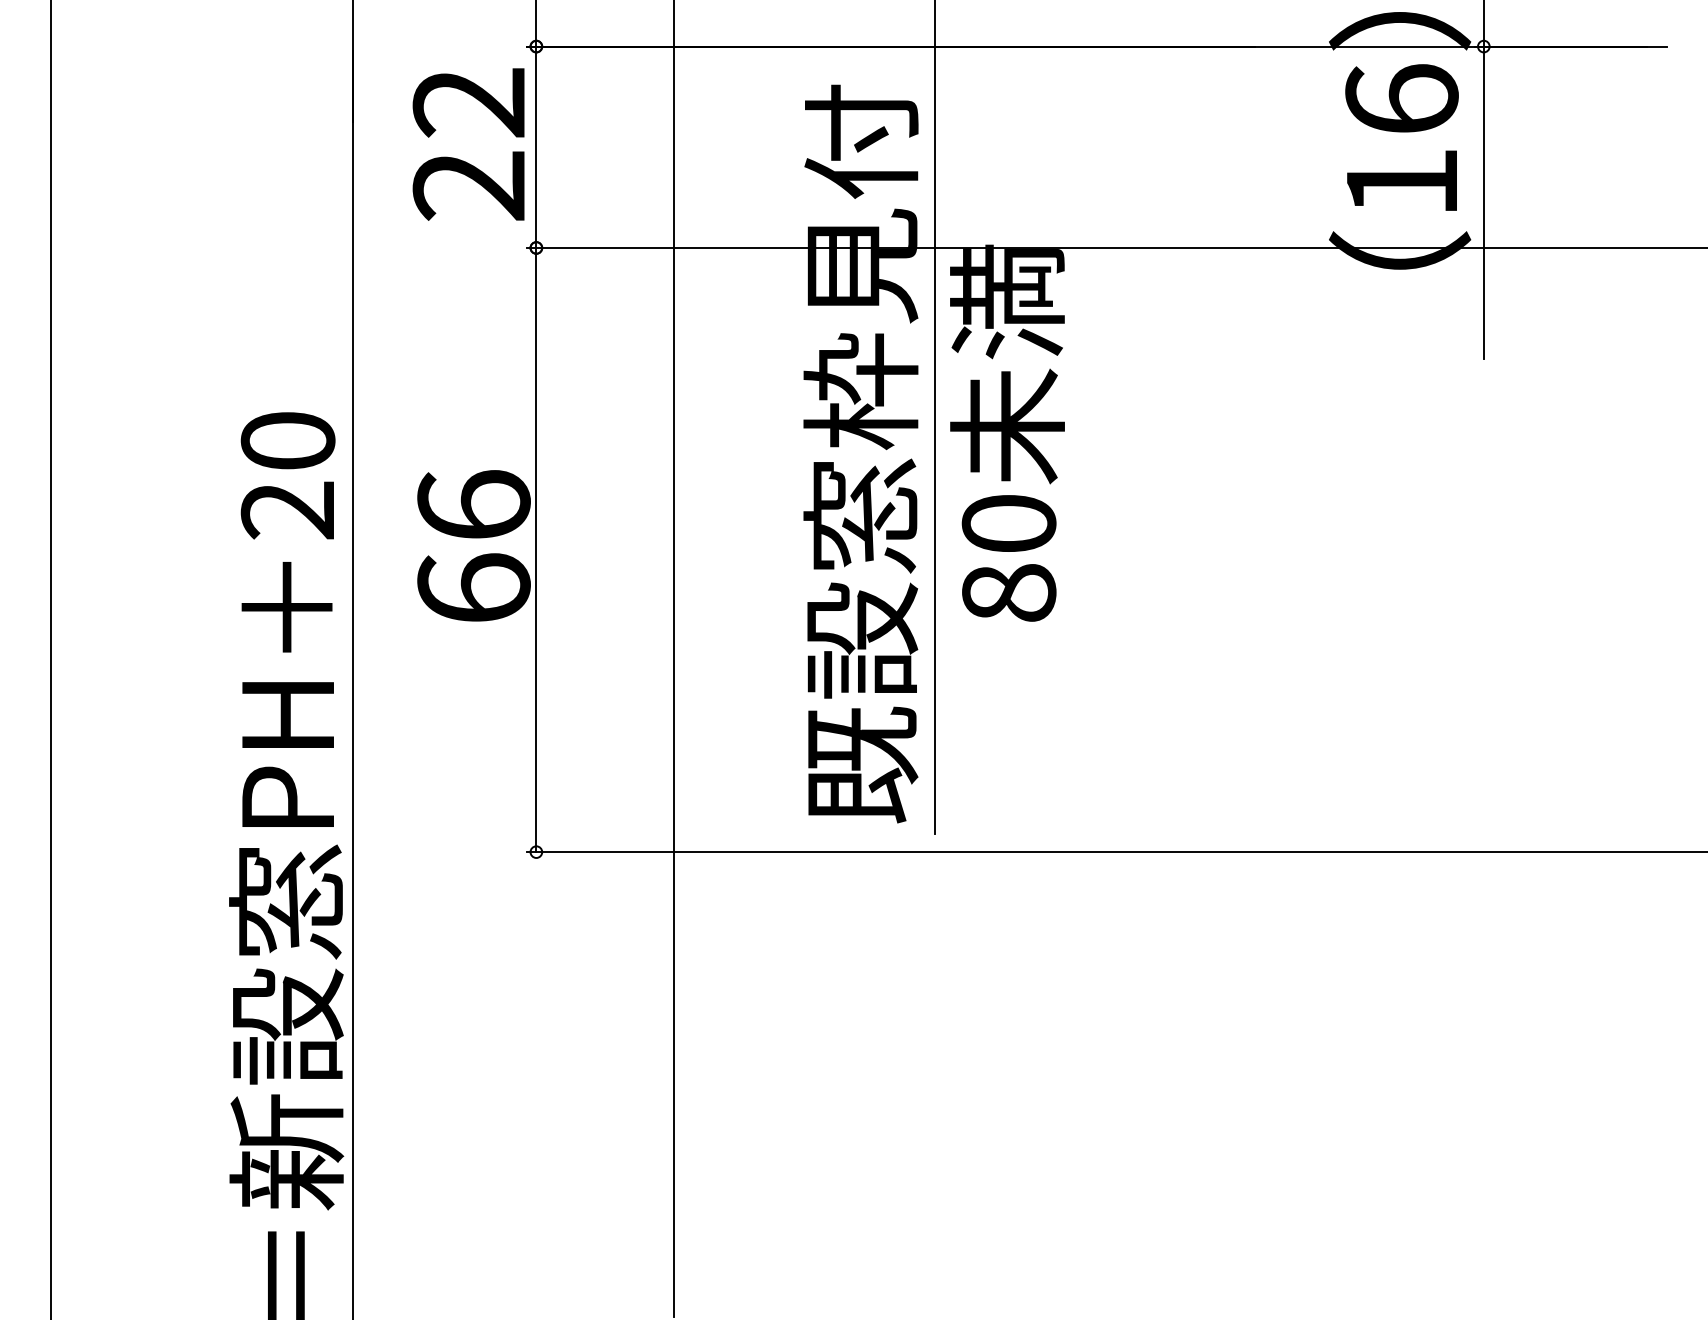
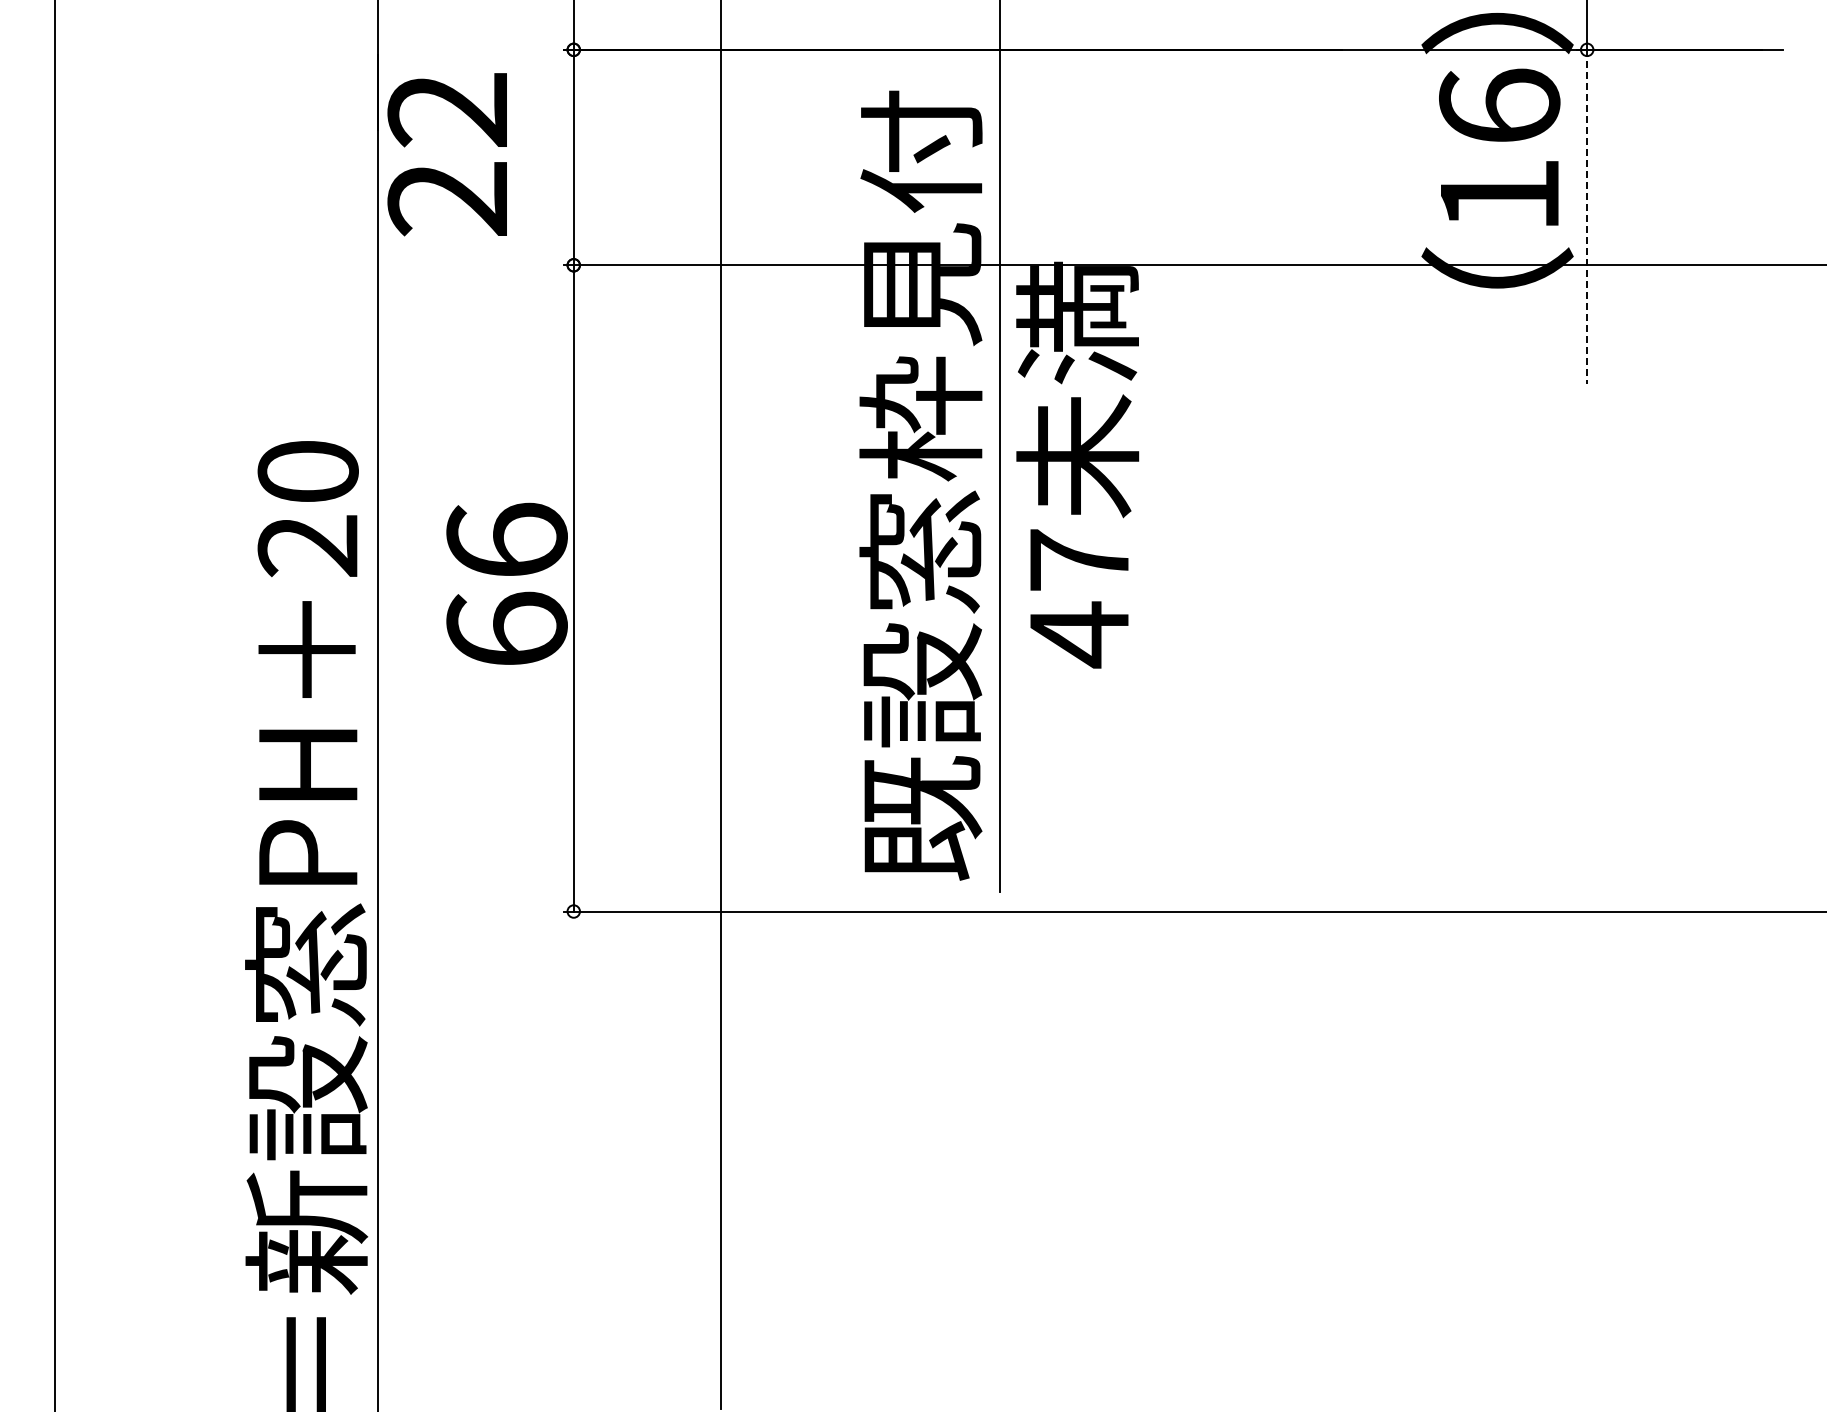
text: (467, 144) -> (446, 154), moved
line: (1484, 203) -> (1587, 217), solid -> dashed
text: (1009, 559) -> (1079, 598), 80 -> 47

